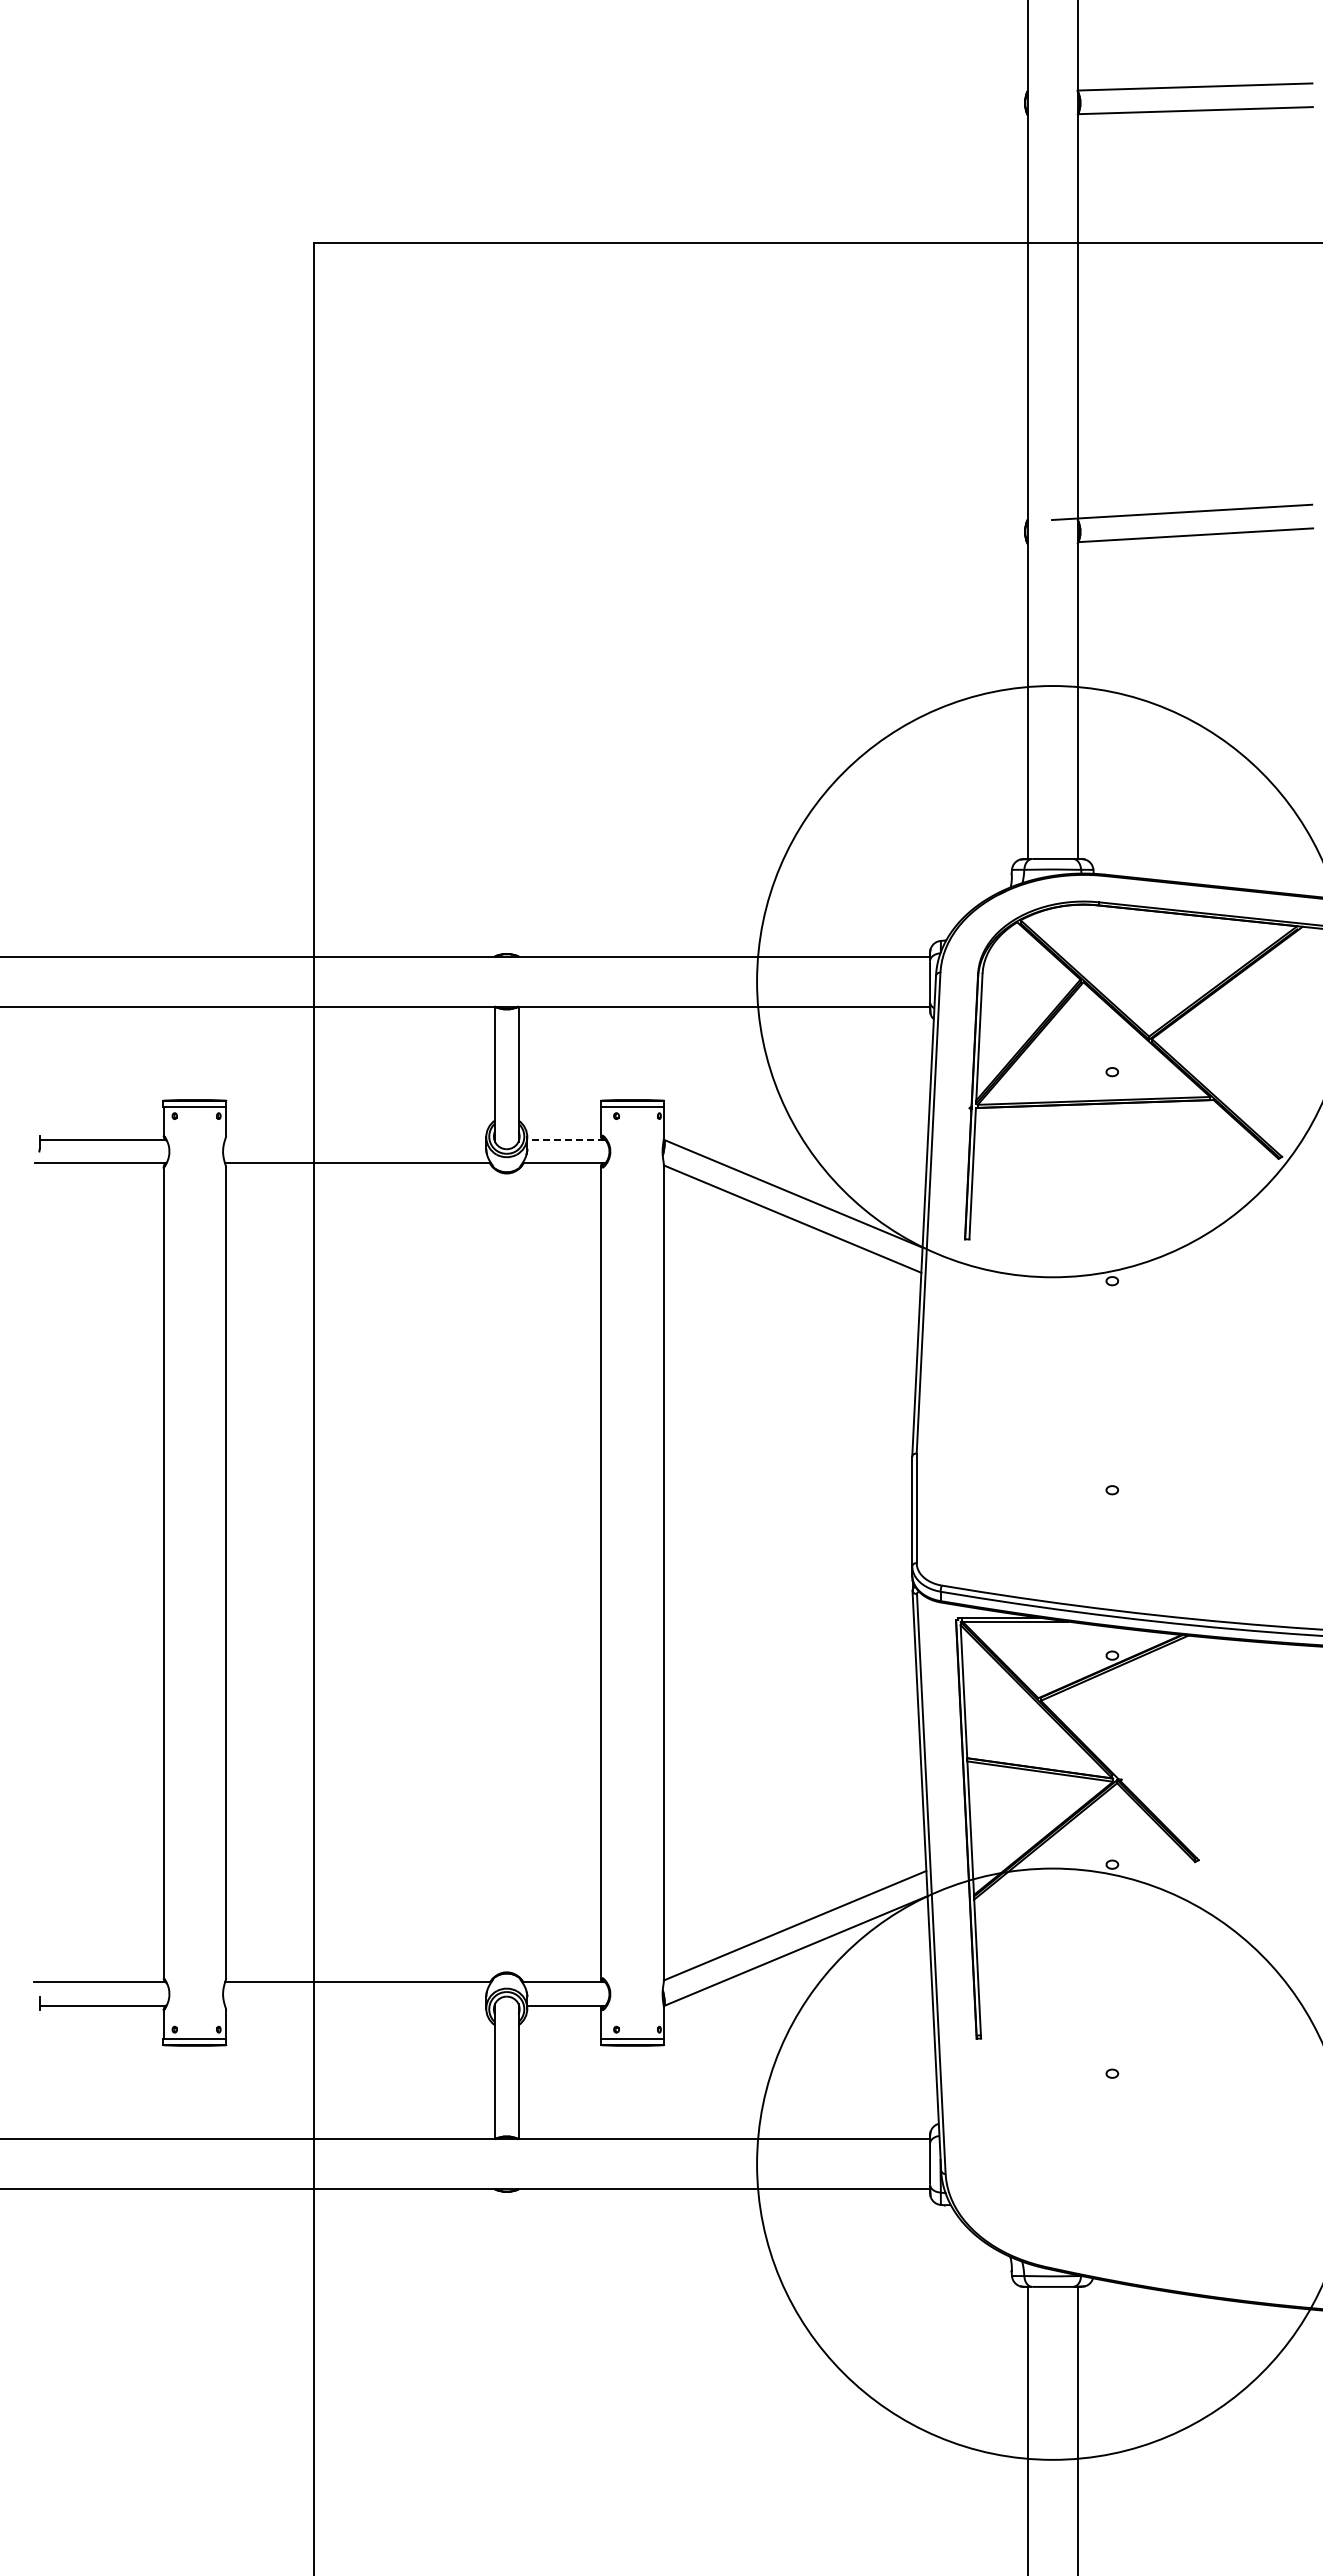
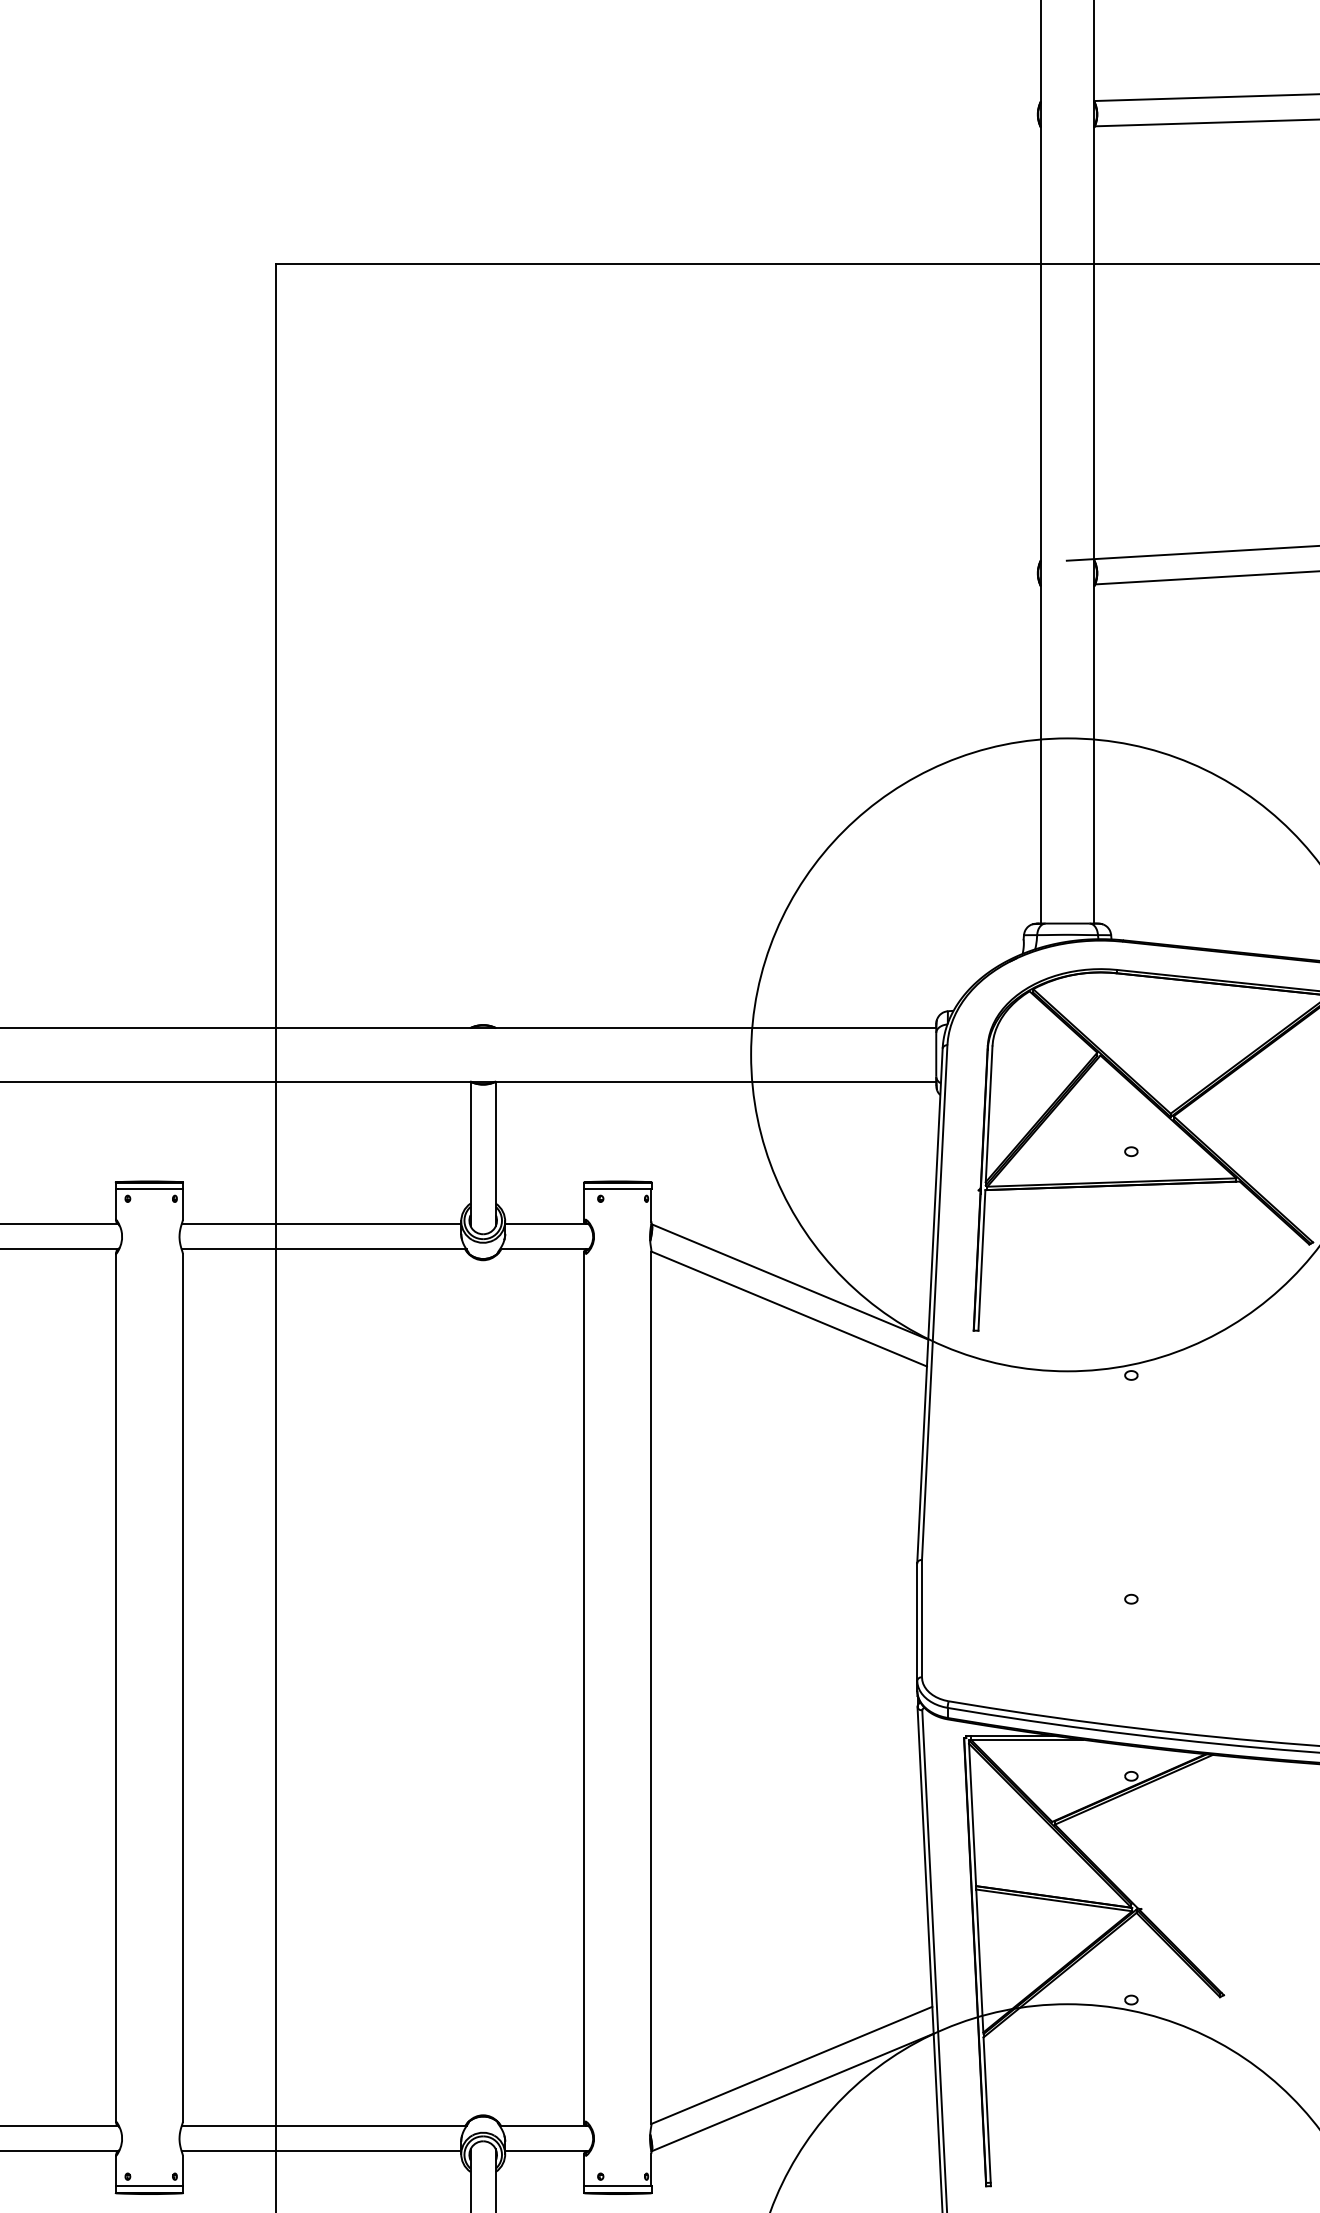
line: (355, 1139) -> (321, 1223), added
line: (566, 1139) -> (547, 1223), dashed -> solid
line: (355, 2006) -> (321, 2151), added

